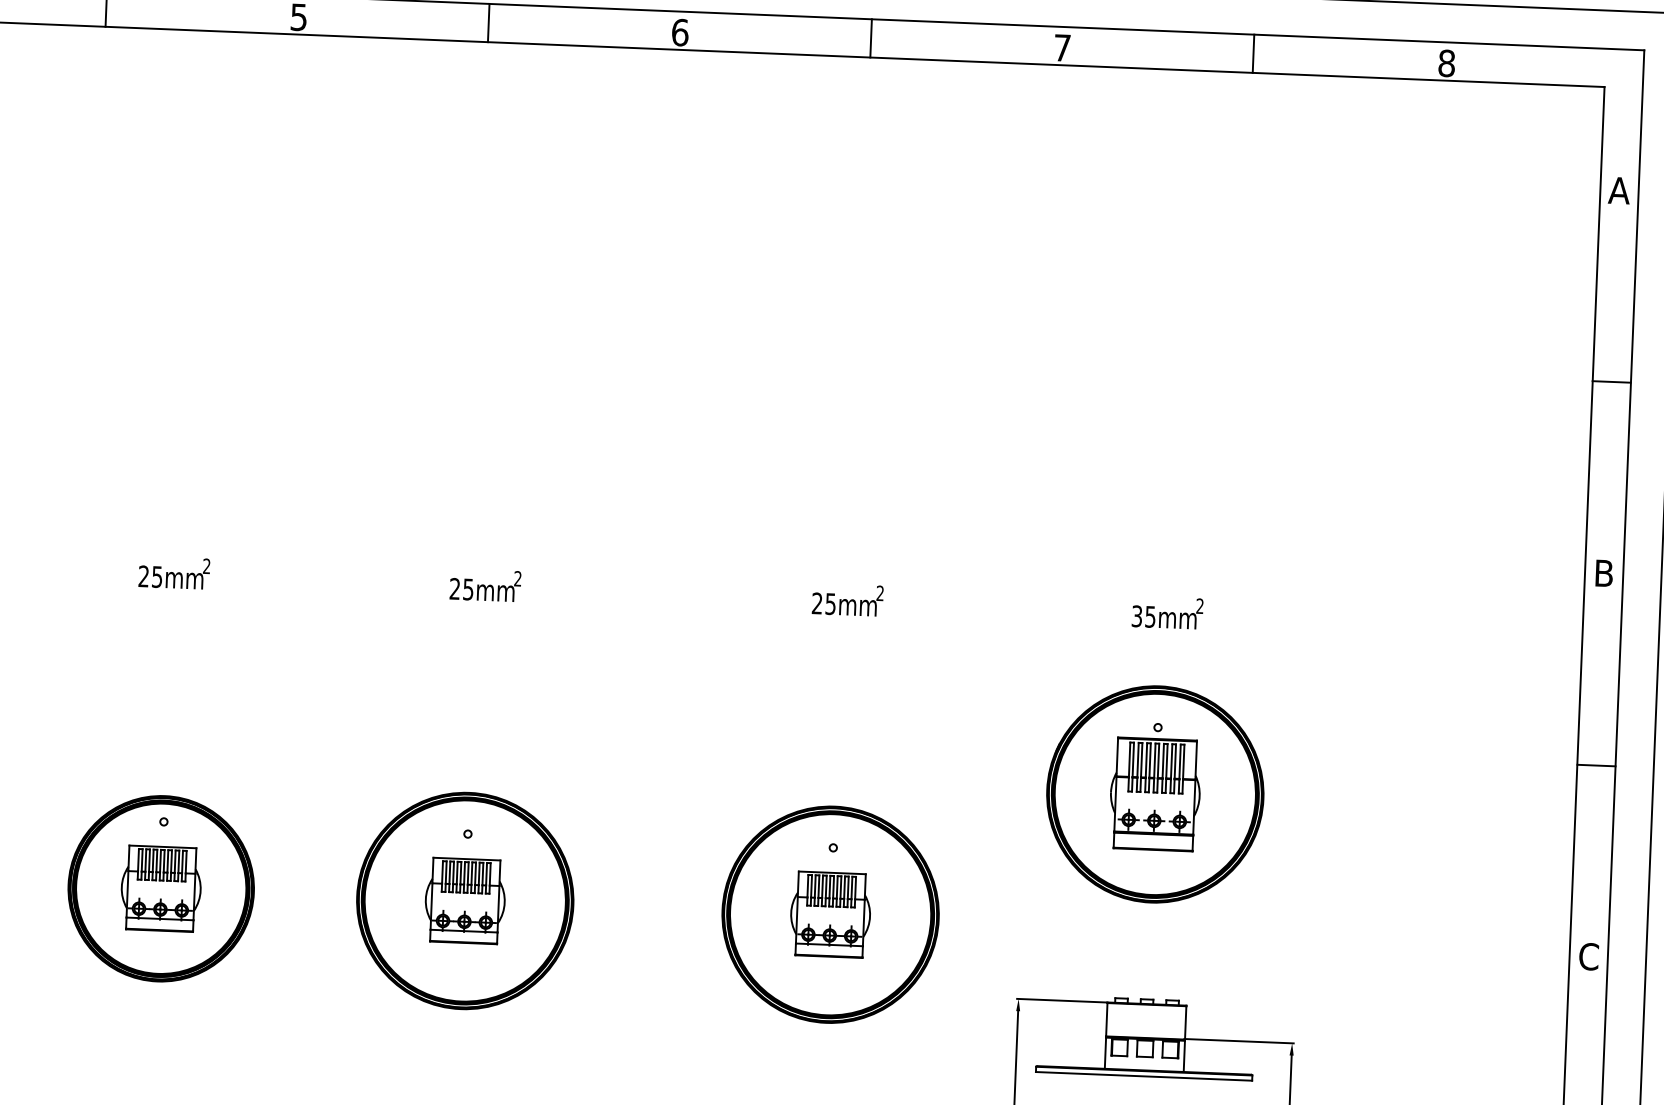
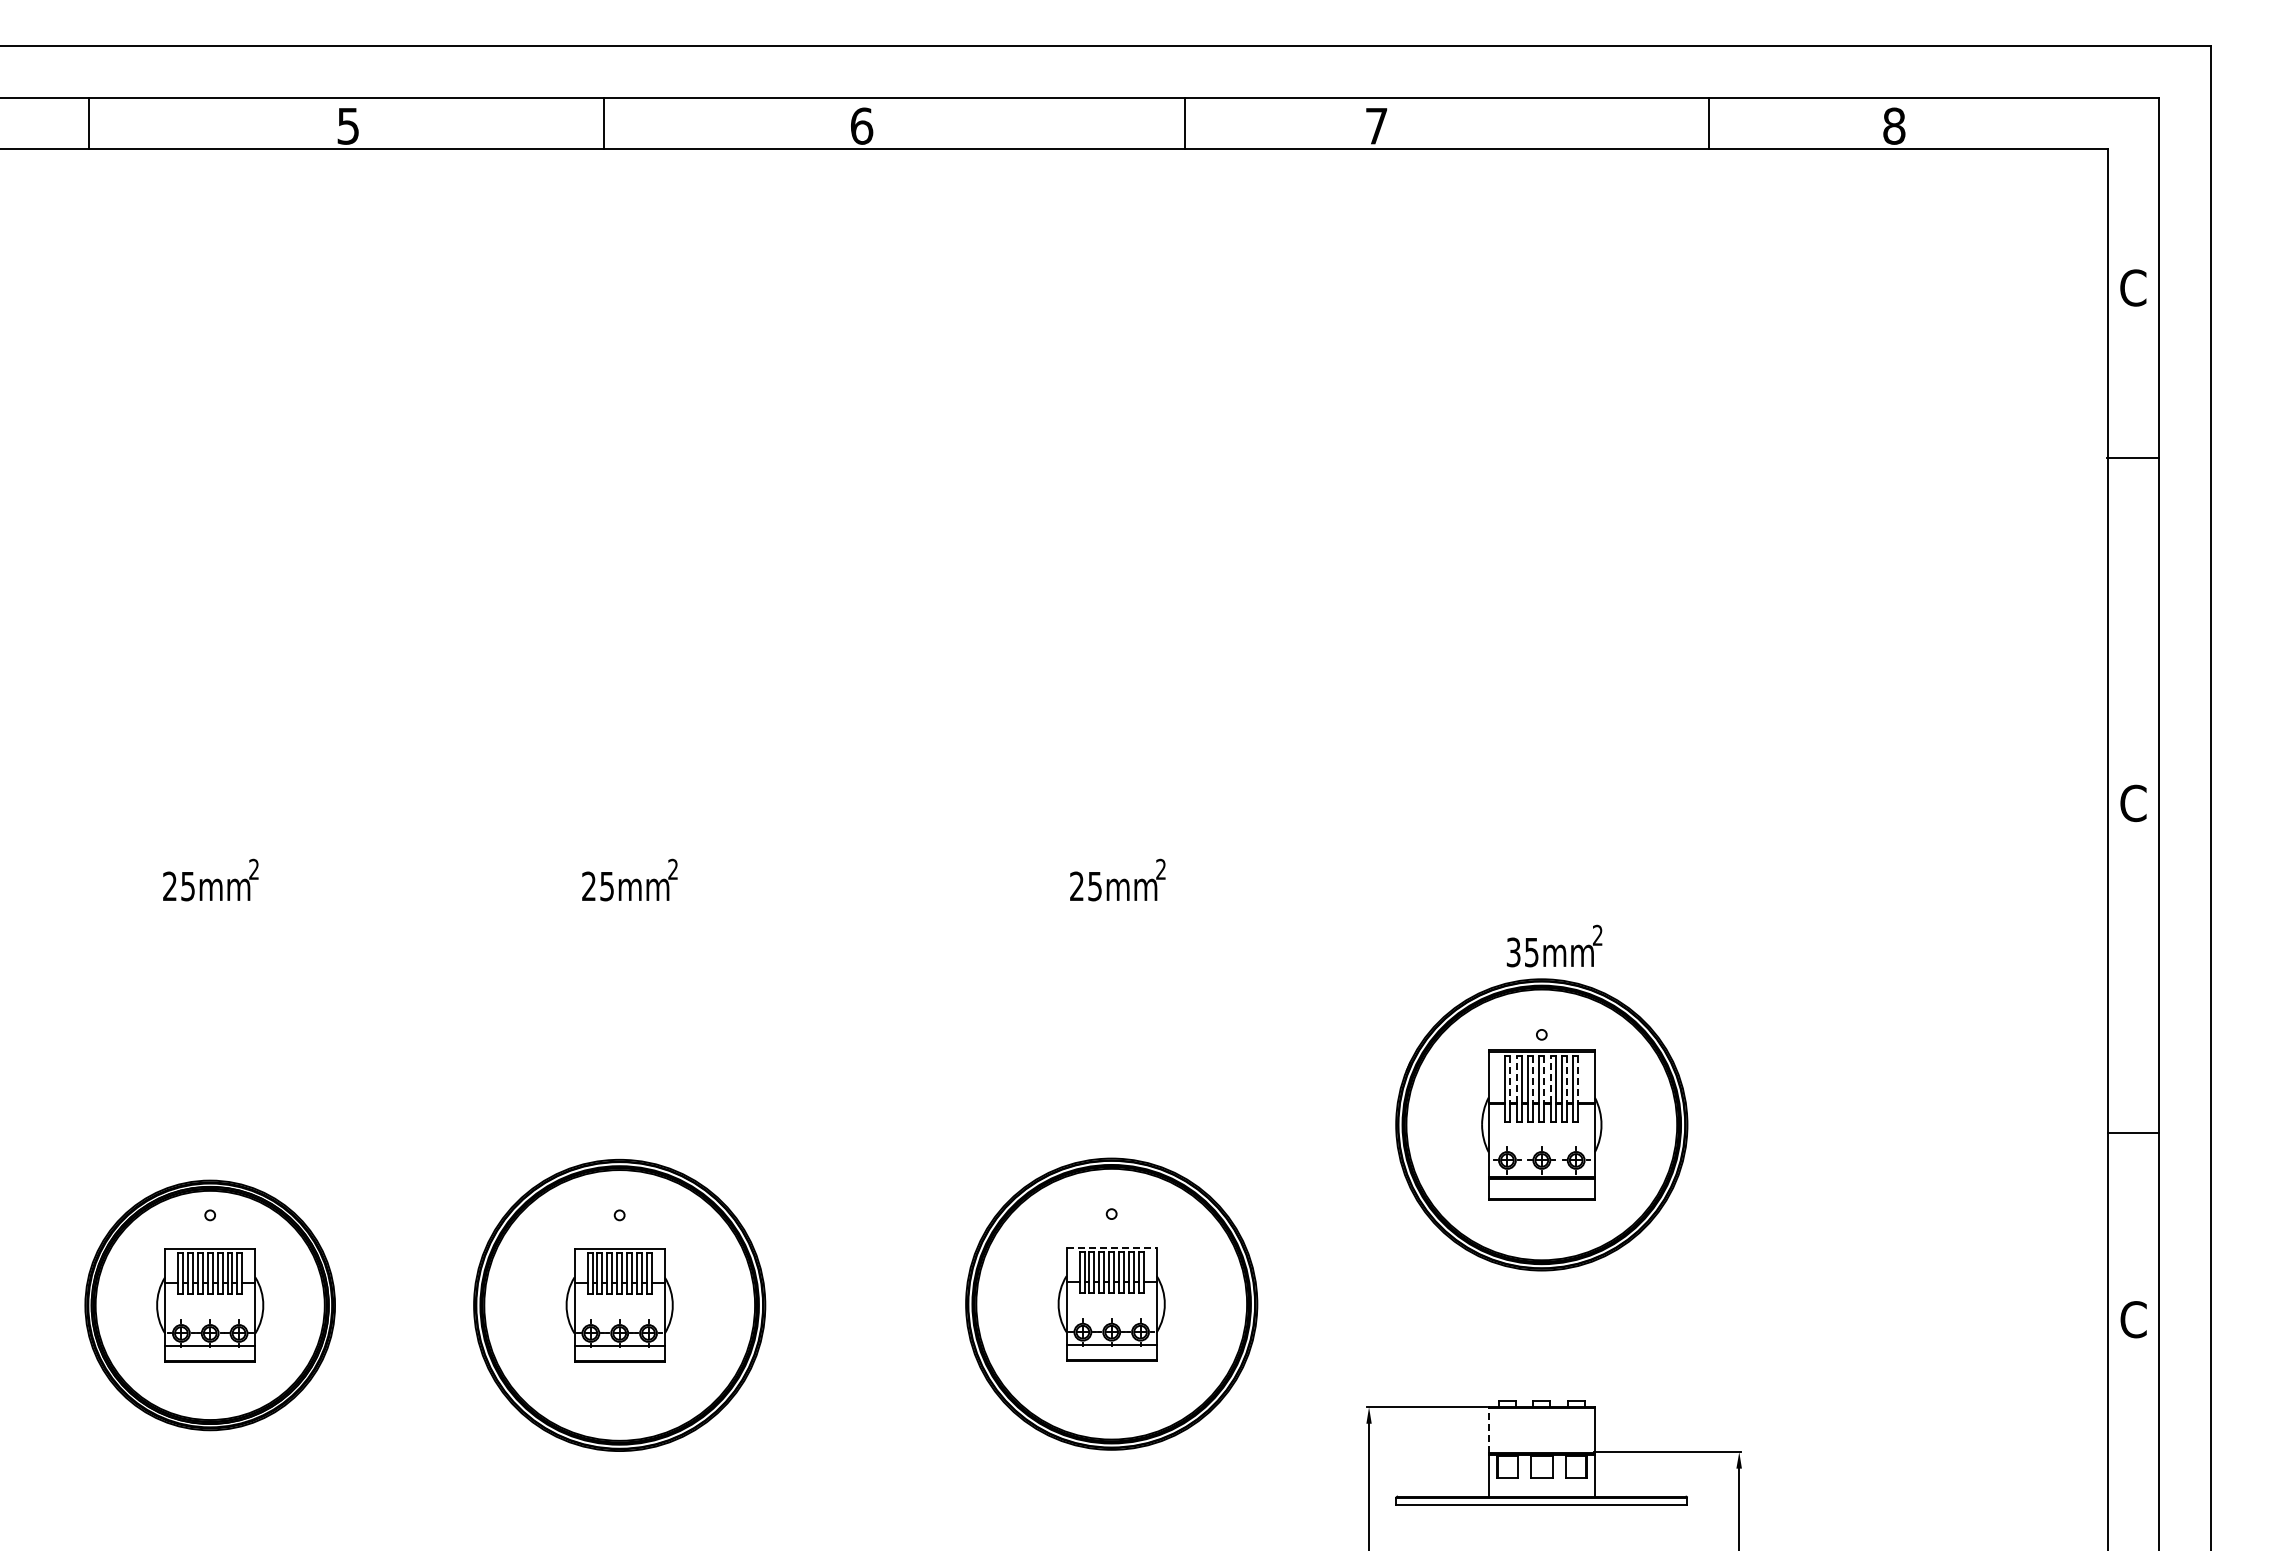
line: (870, 38) -> (1184, 123), moved
line: (1253, 53) -> (1708, 123), moved
text: (1618, 190) -> (2132, 287), A -> C
line: (1611, 381) -> (2132, 457), moved
text: (1604, 573) -> (2133, 803), B -> C
text: (1167, 612) -> (1554, 945), moved
line: (1137, 759) -> (1516, 1079), solid -> dashed
line: (1133, 760) -> (1510, 1080), solid -> dashed
line: (1149, 761) -> (1532, 1080), solid -> dashed
line: (1158, 761) -> (1544, 1080), solid -> dashed
line: (1163, 761) -> (1550, 1079), solid -> dashed
line: (1174, 762) -> (1566, 1080), solid -> dashed
line: (1183, 762) -> (1578, 1080), solid -> dashed
line: (1596, 765) -> (2133, 1133), moved
line: (832, 872) -> (1112, 1247), solid -> dashed
line: (1106, 1019) -> (1488, 1429), solid -> dashed

